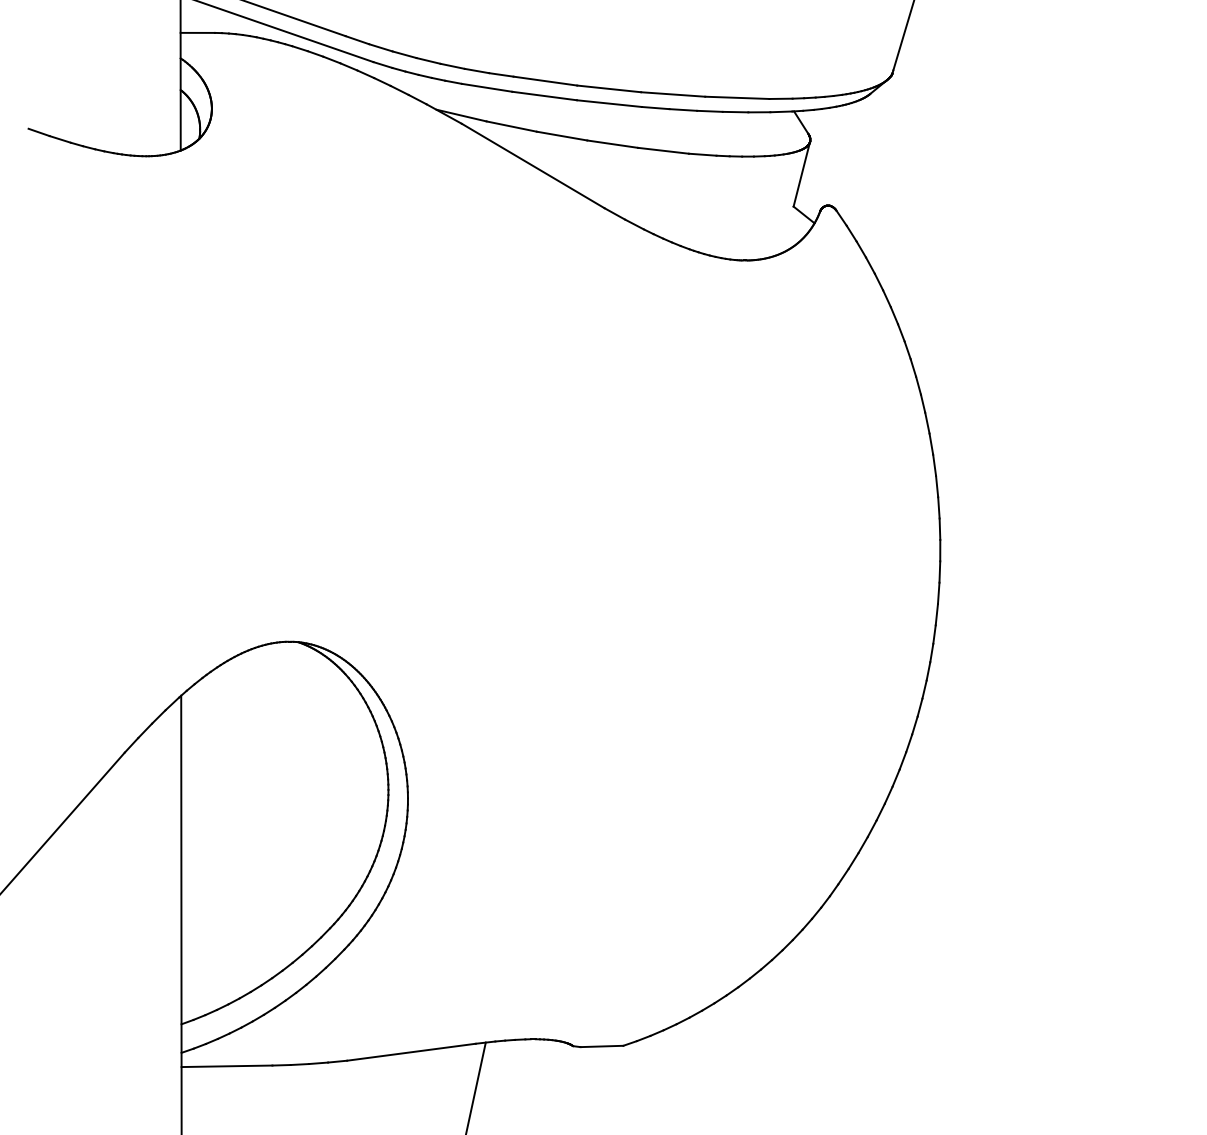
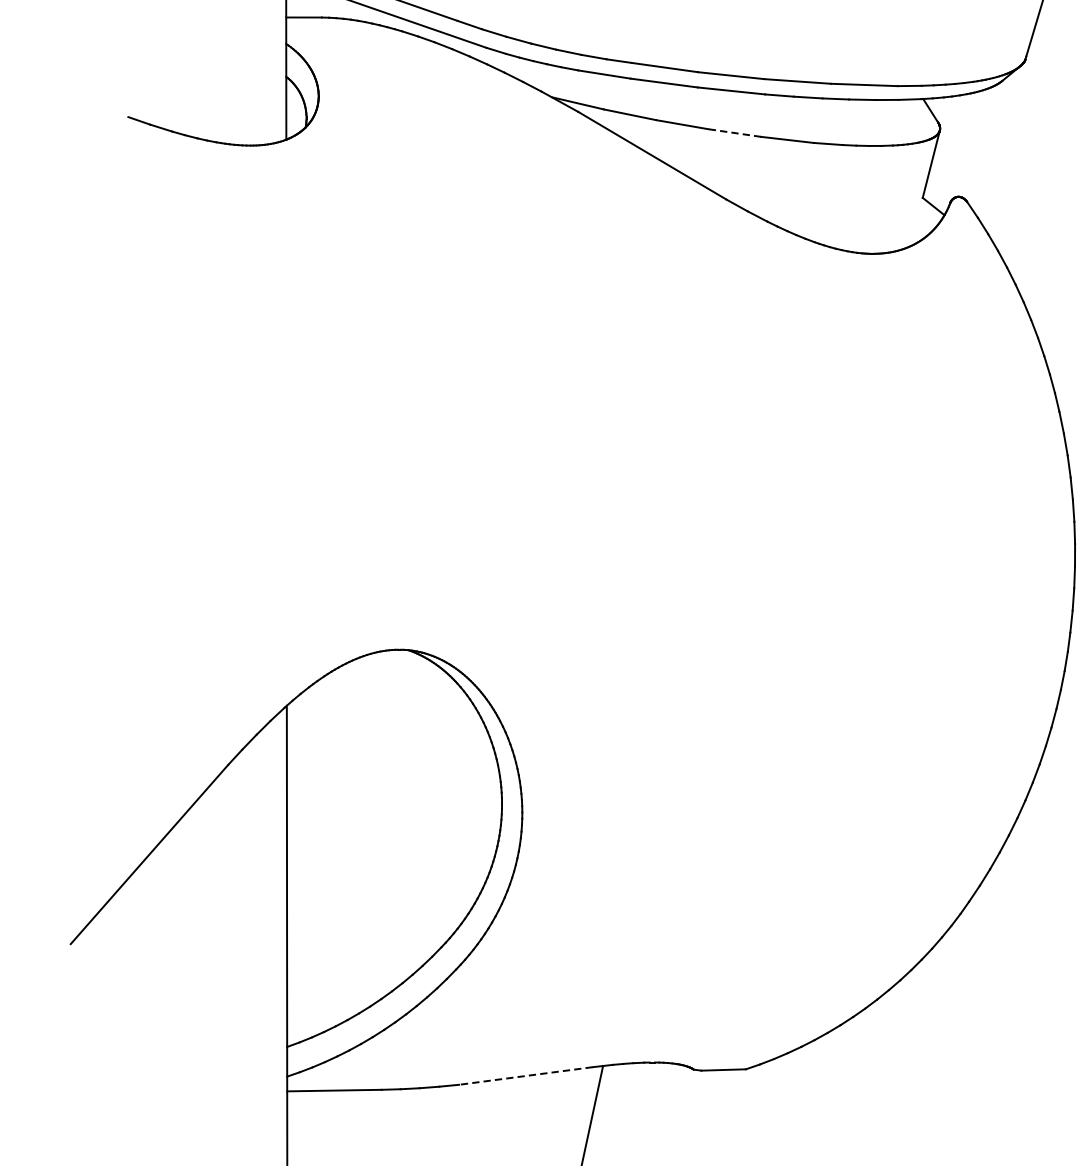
line: (612, 144) -> (734, 133), solid -> dashed
line: (411, 1052) -> (525, 1076), solid -> dashed

